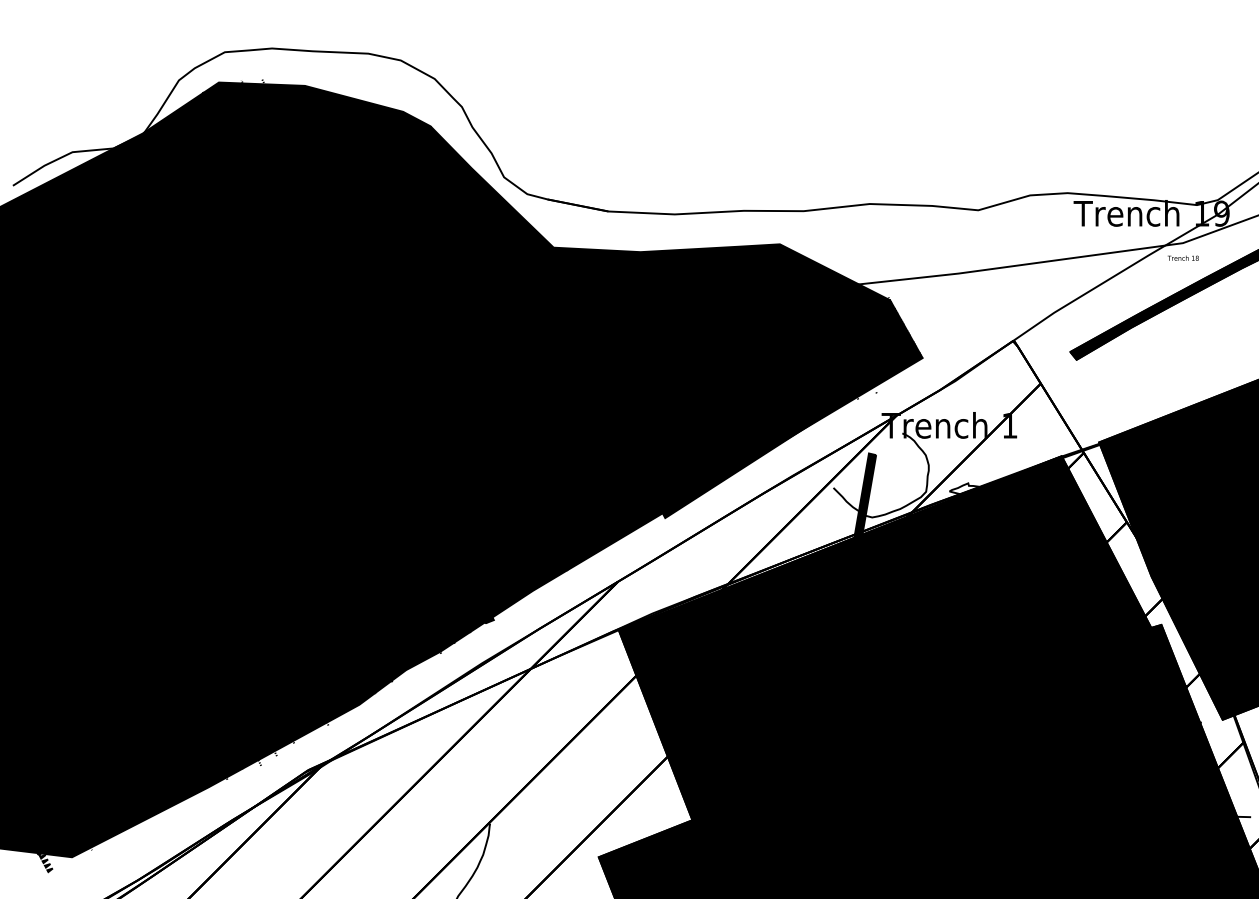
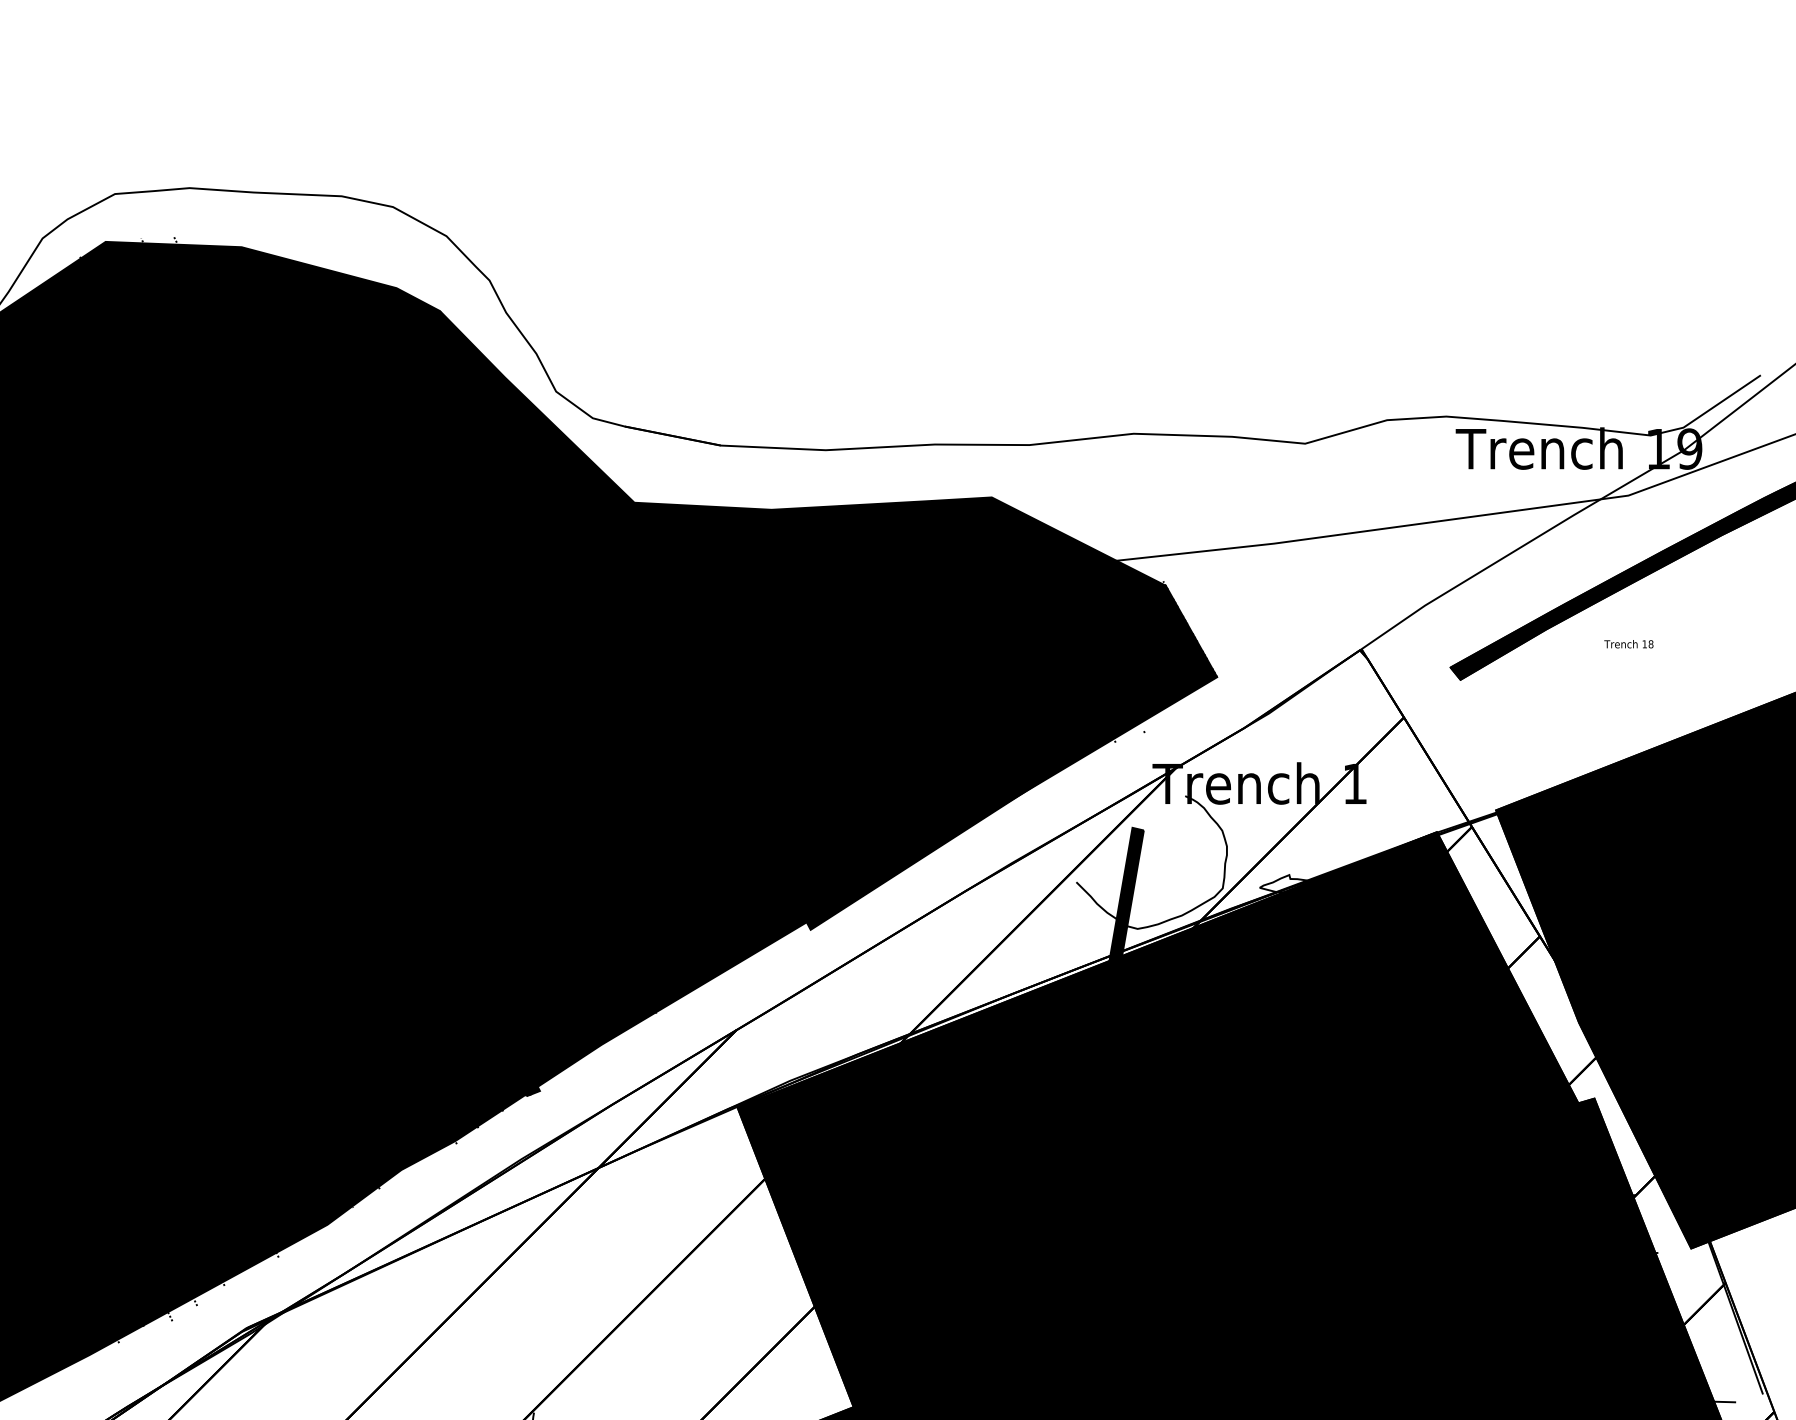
text: (1182, 257) -> (1627, 643), moved

